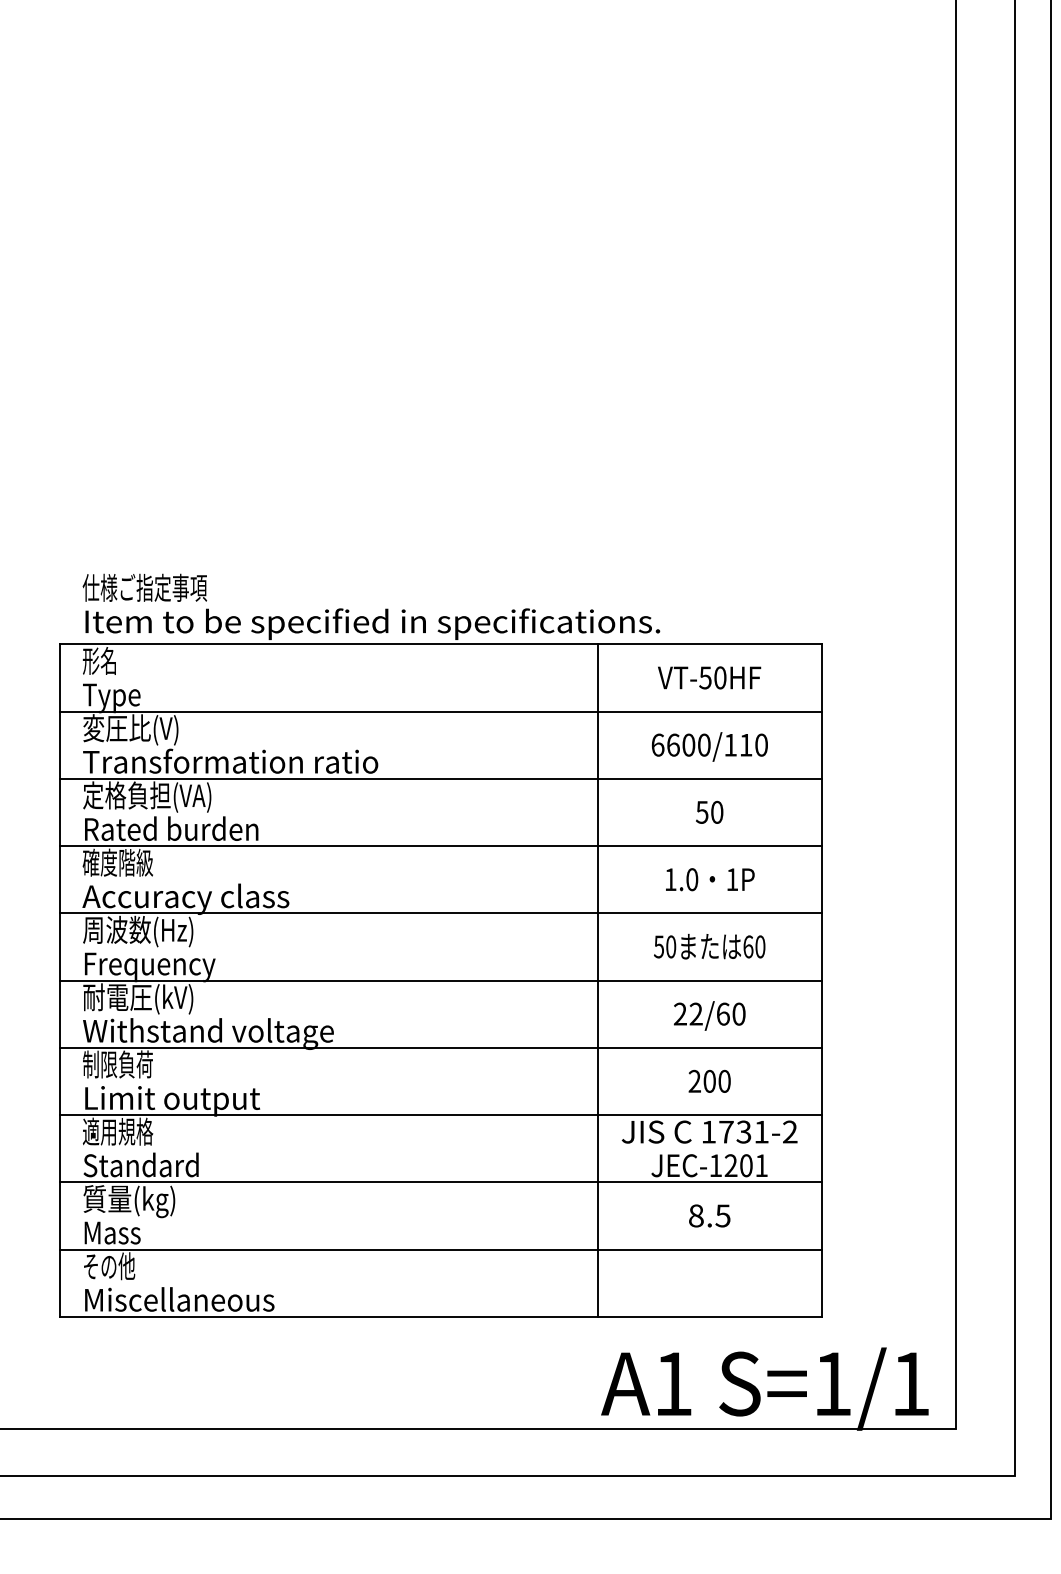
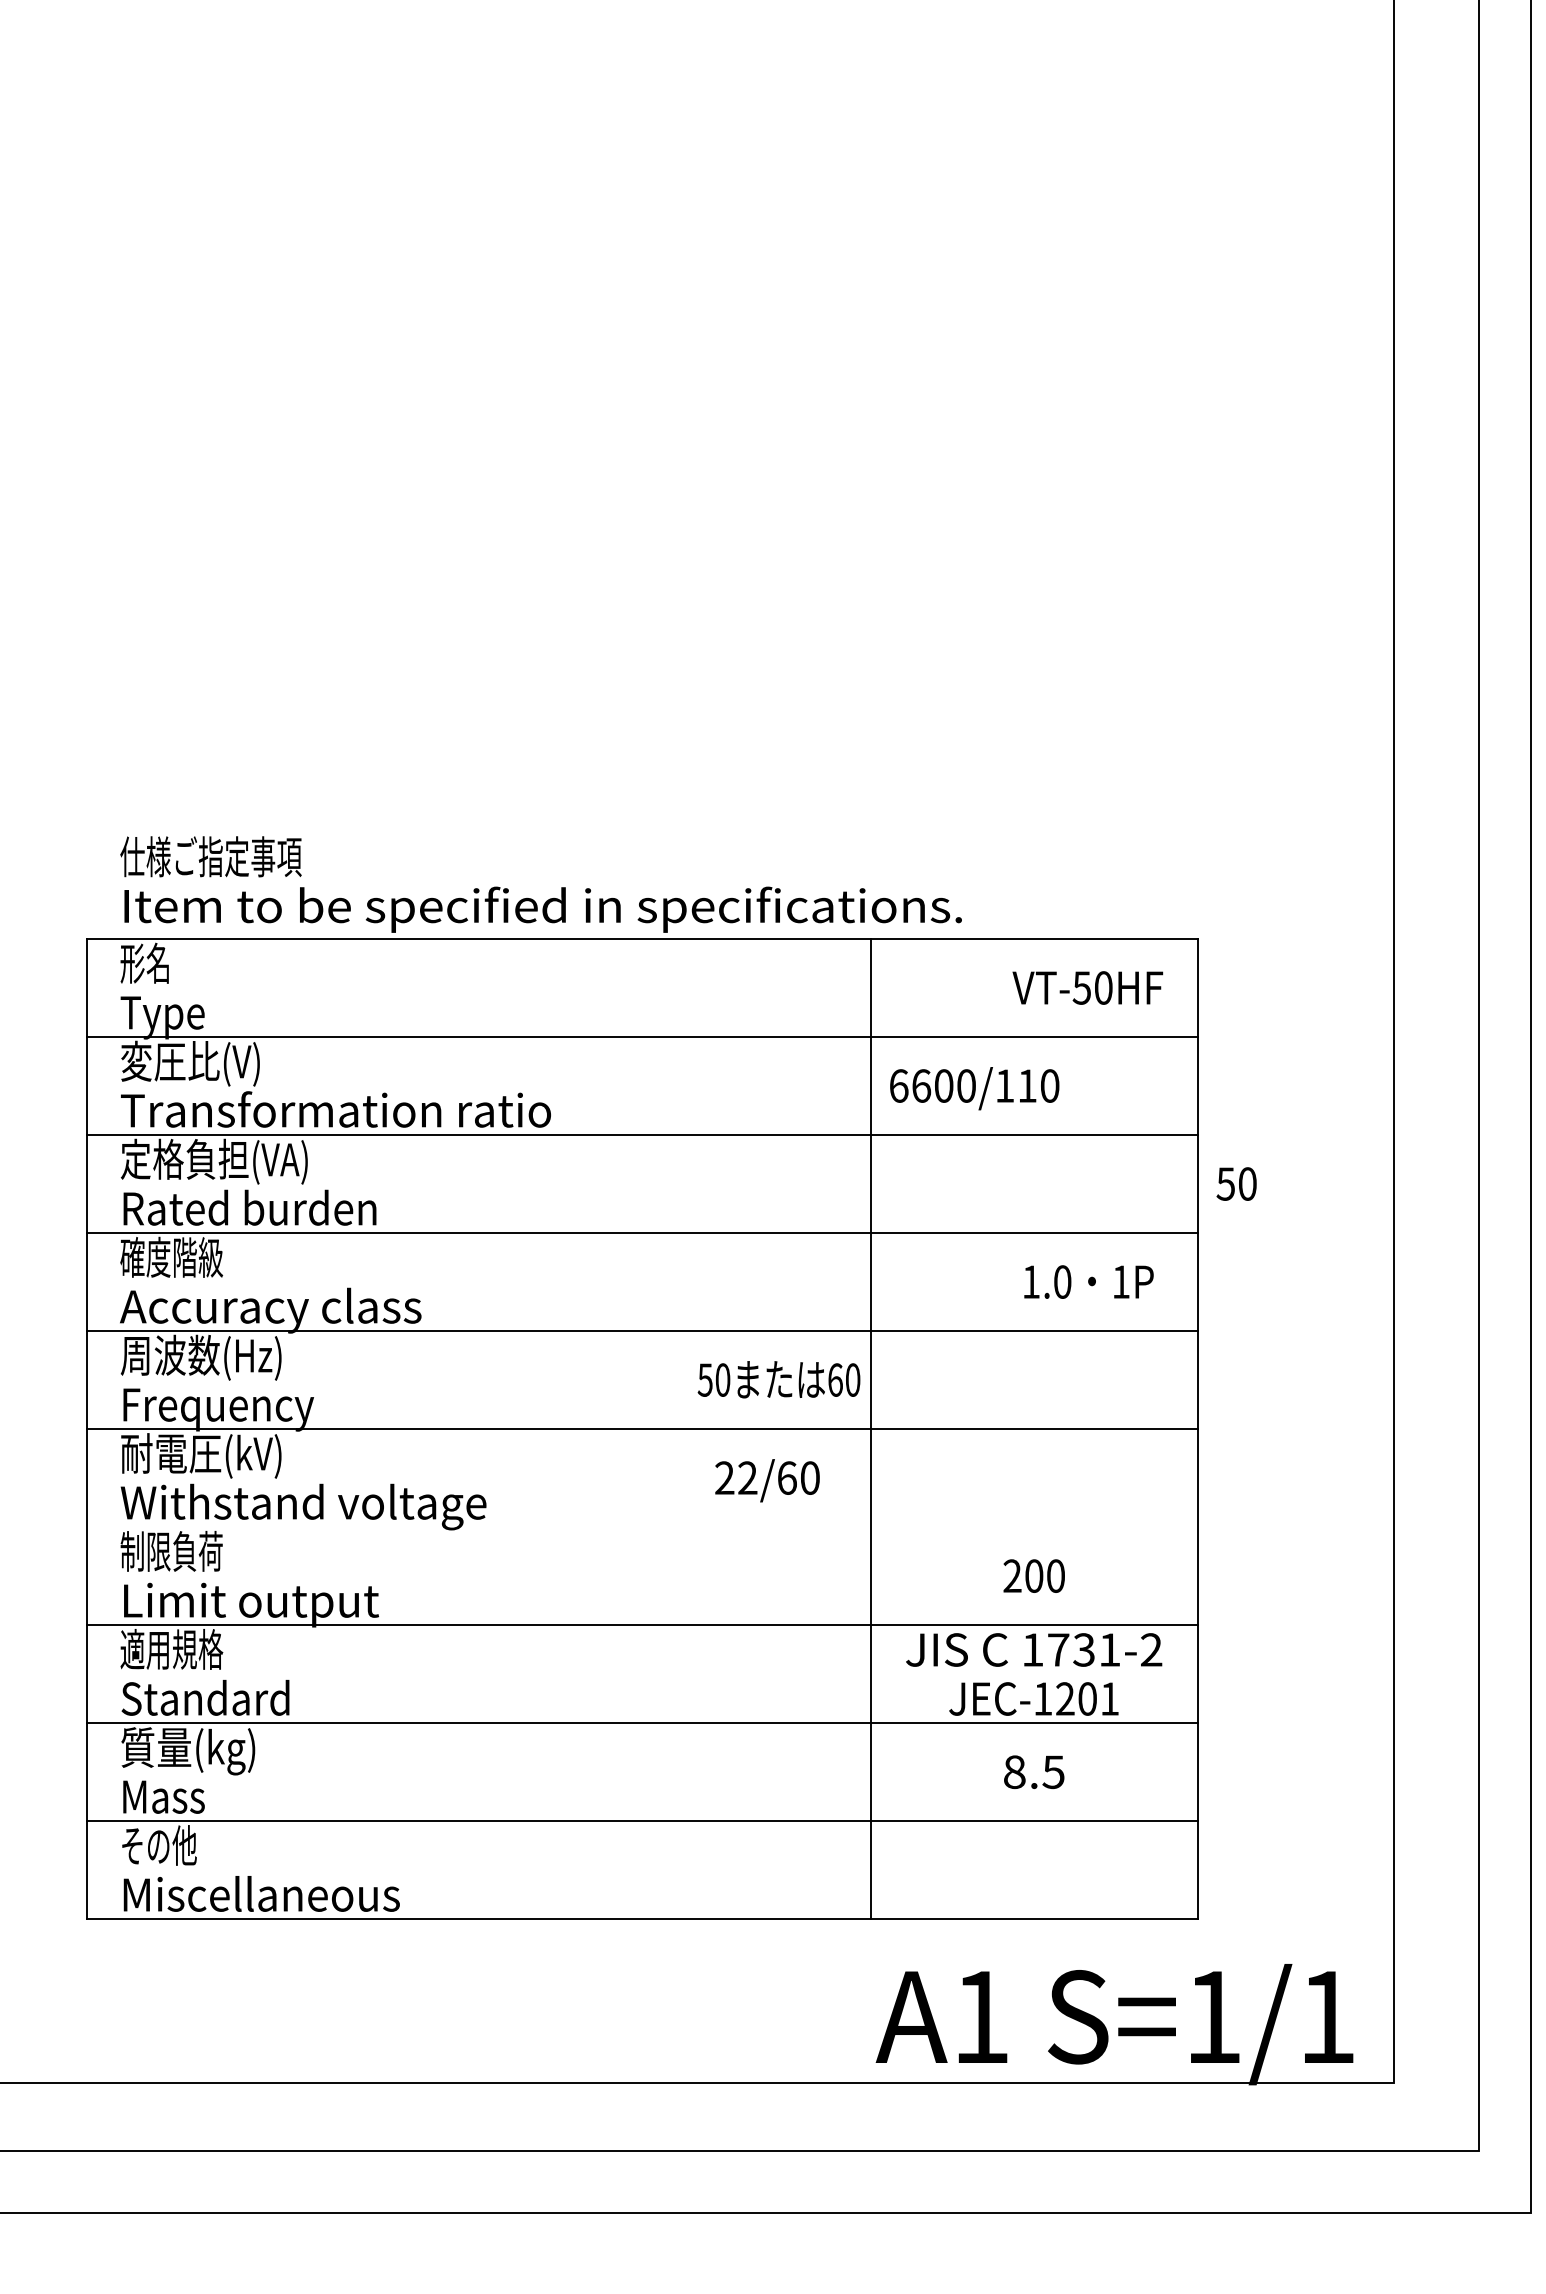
text: (709, 677) -> (1087, 987), moved
text: (709, 746) -> (974, 1087), moved
text: (709, 811) -> (1236, 1182), moved
text: (710, 879) -> (1089, 1281), moved
text: (709, 946) -> (778, 1379), moved
text: (709, 1015) -> (767, 1480), moved
line: (440, 1047) -> (641, 1526), removed

